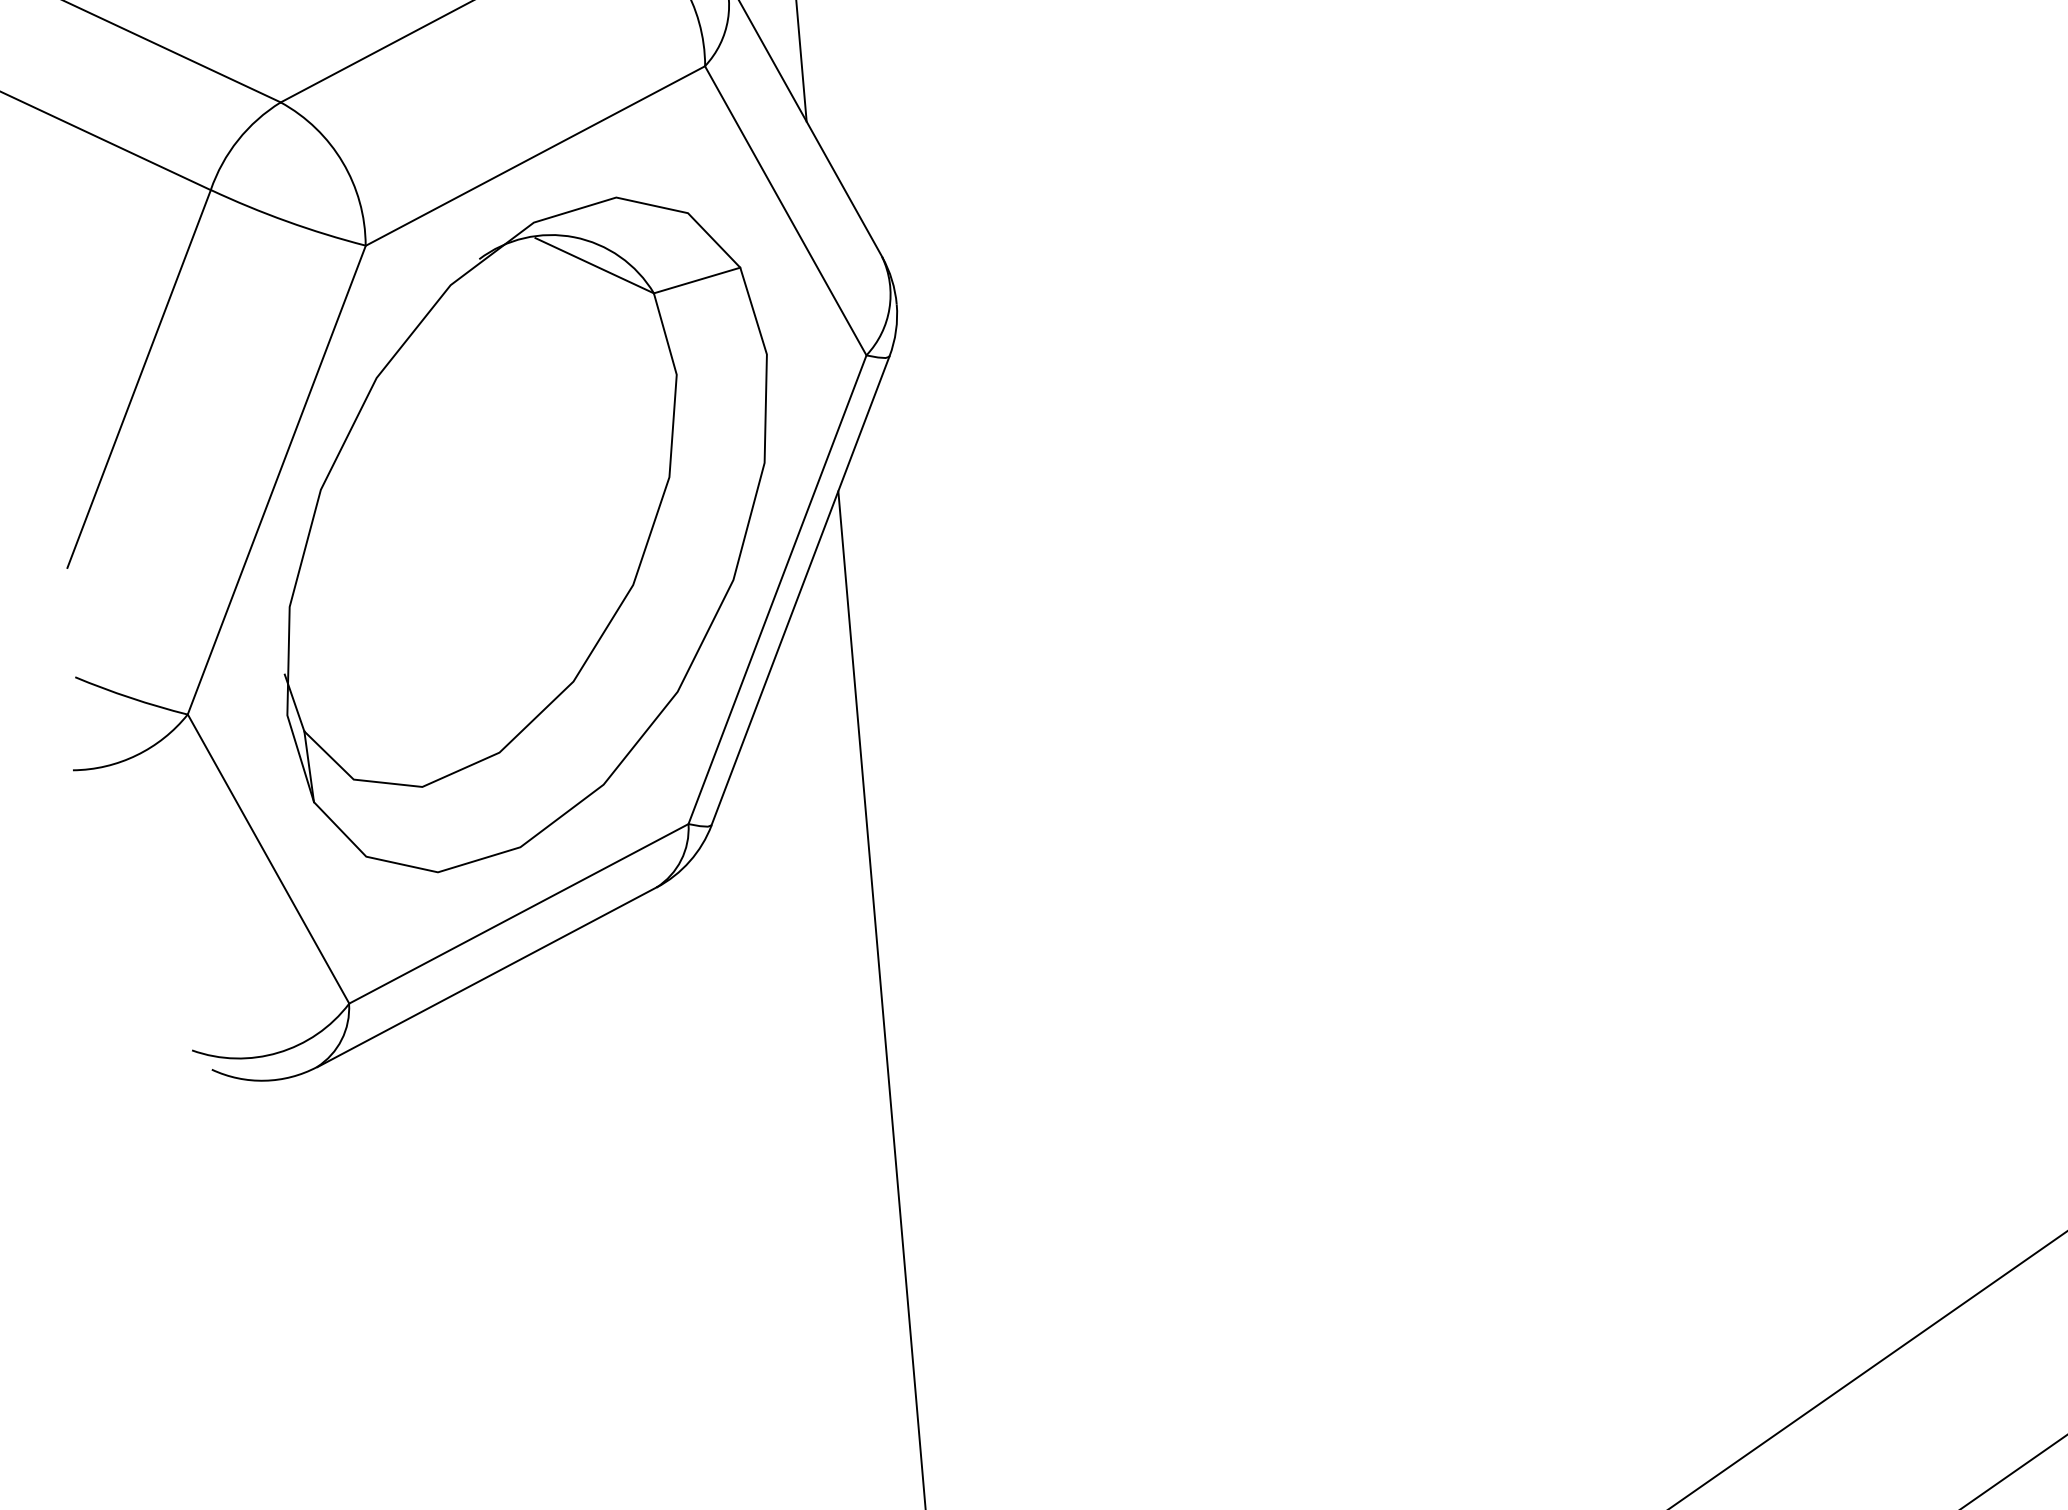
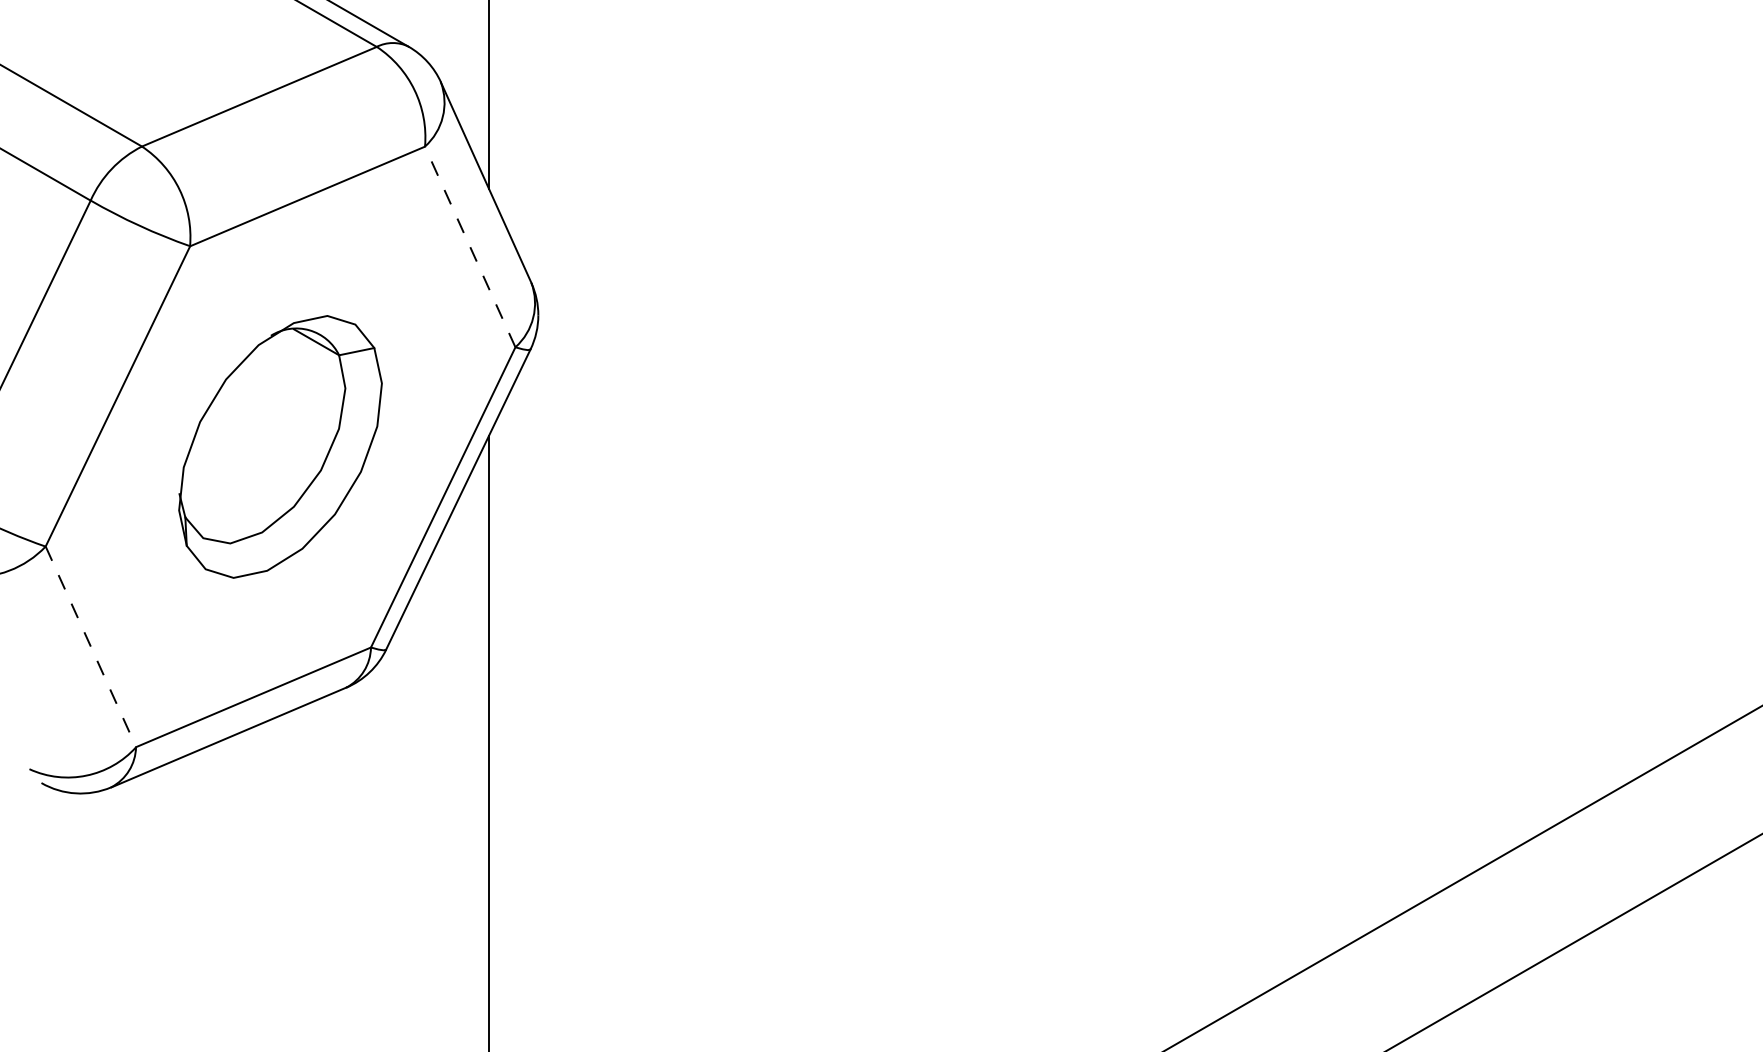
line: (786, 210) -> (470, 246), solid -> dashed
part: (526, 534) -> (280, 446), size x0.6
line: (269, 859) -> (91, 647), solid -> dashed

